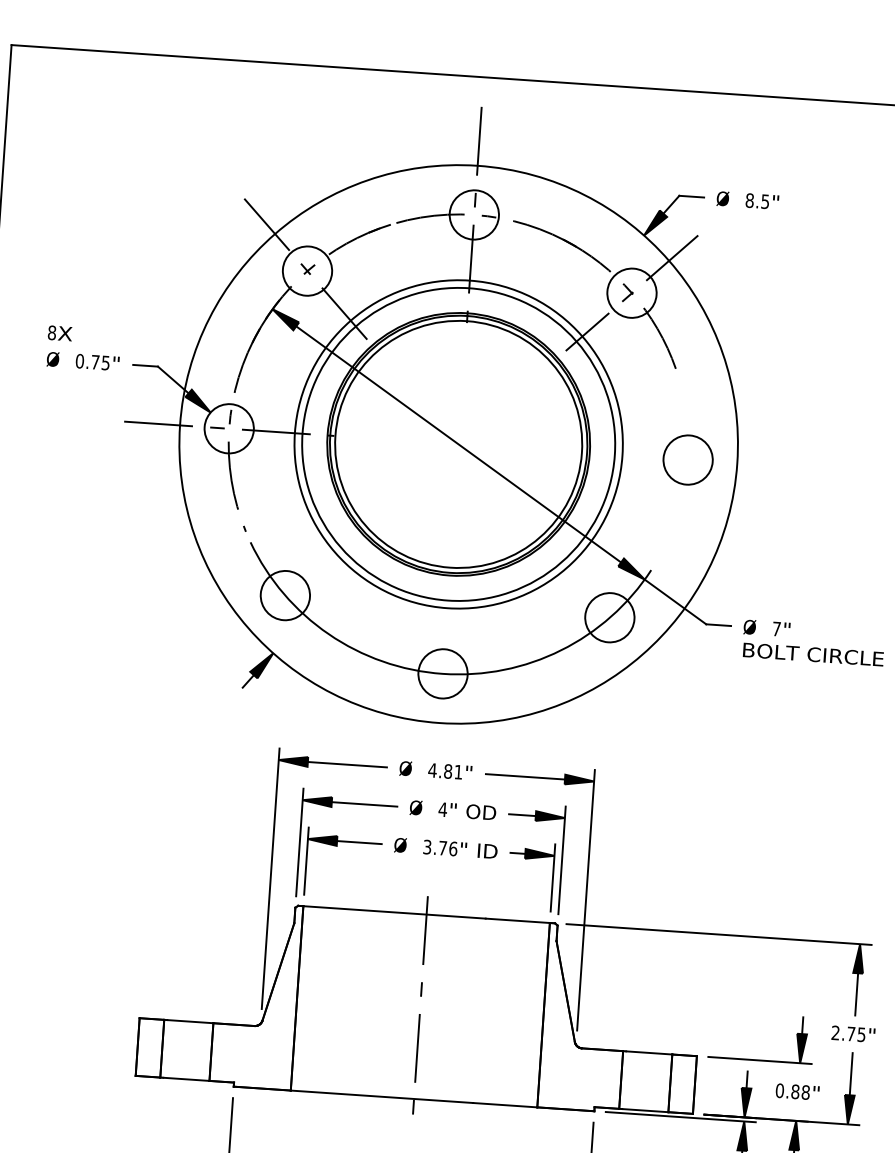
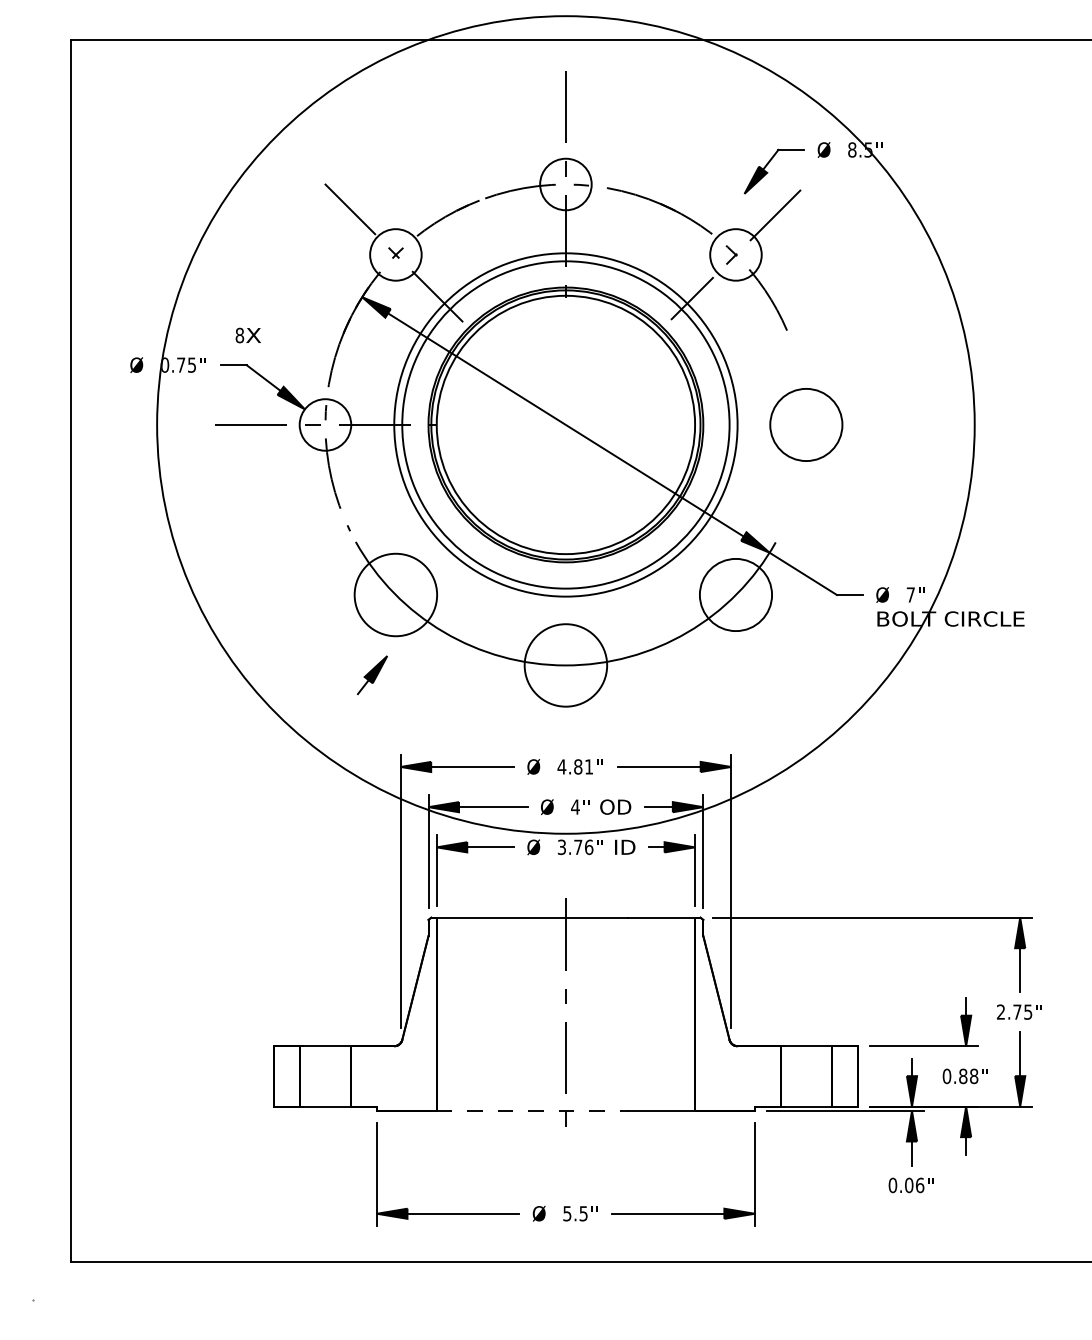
text: (59, 333) -> (247, 335), moved
circle: (458, 443) -> (565, 424), size x1.4
circle: (688, 459) -> (806, 424), size x1.4
circle: (285, 595) -> (395, 594), size x1.6
circle: (609, 617) -> (735, 594), size x1.4
circle: (442, 673) -> (565, 665), size x1.6
line: (382, 1096) -> (532, 1110), solid -> dashed

